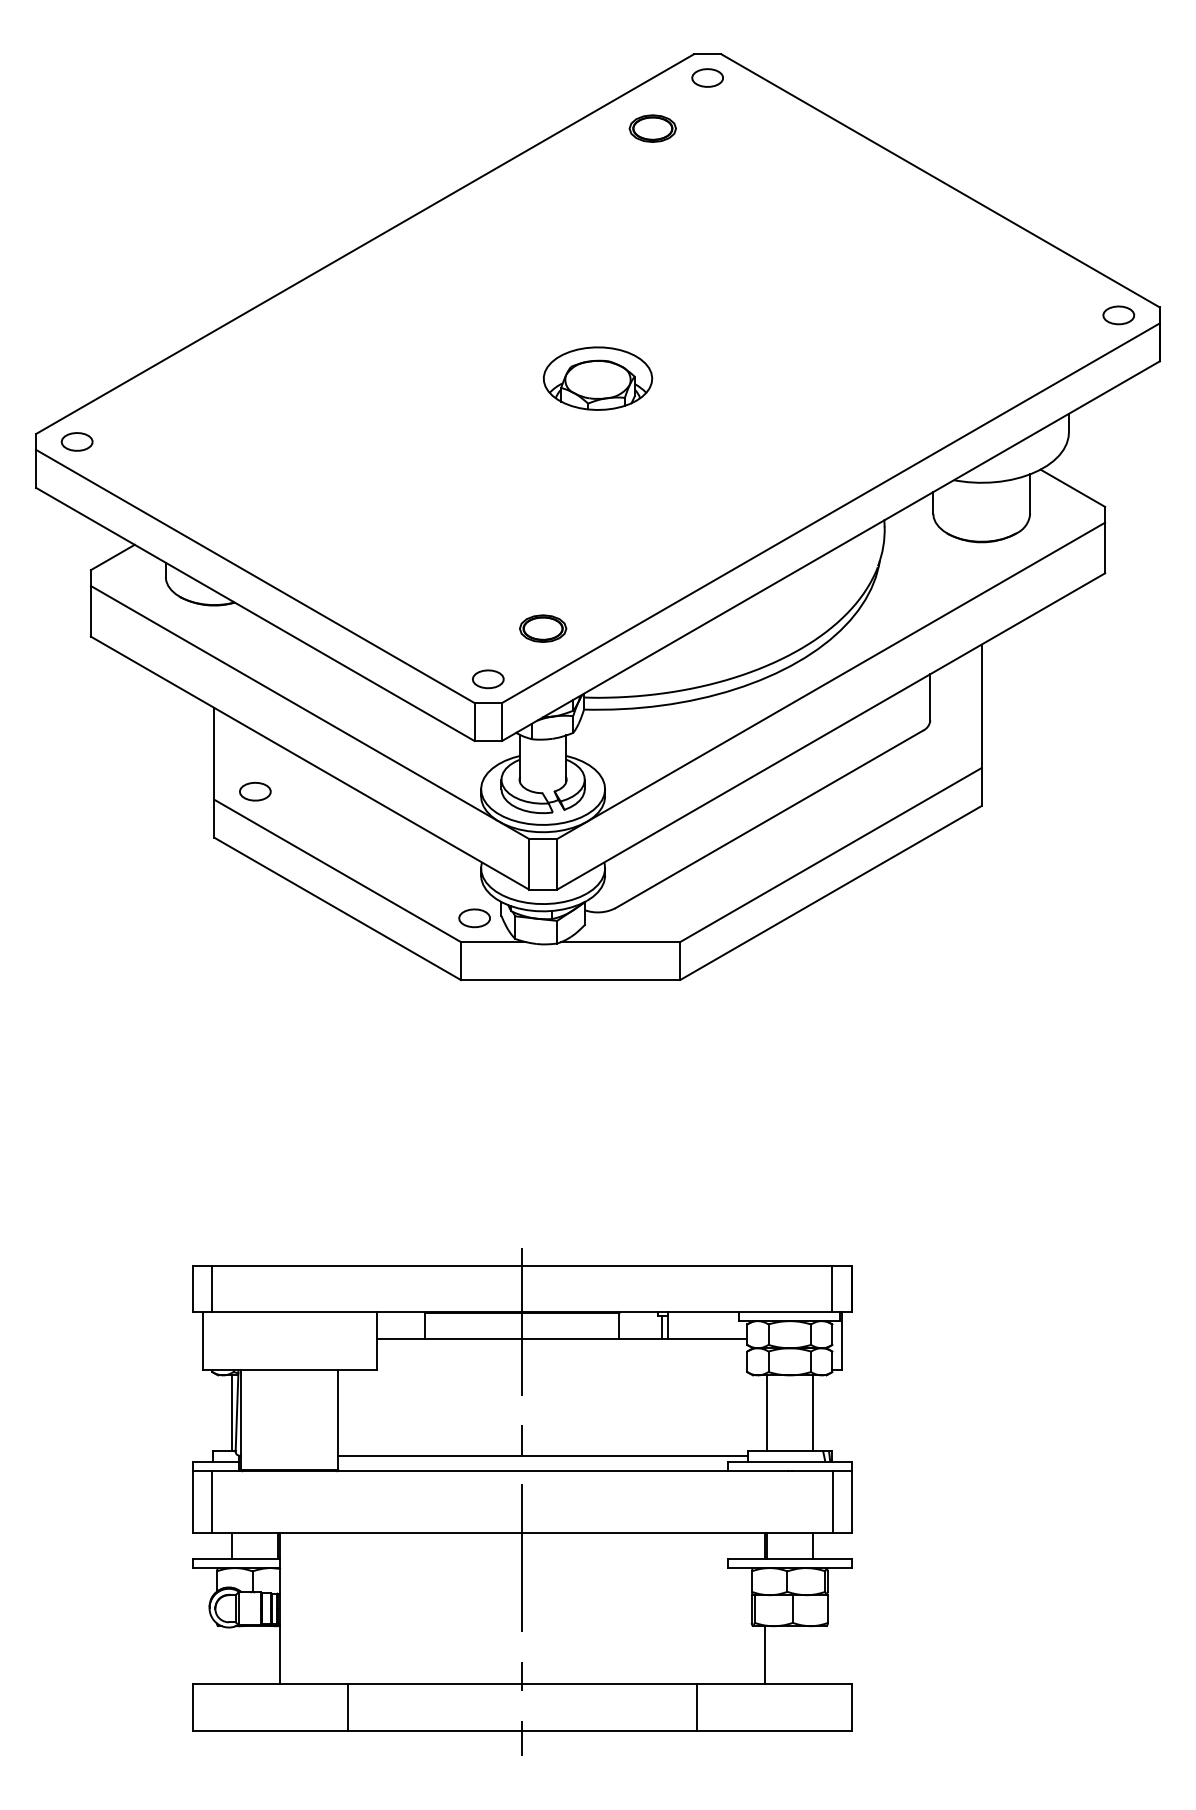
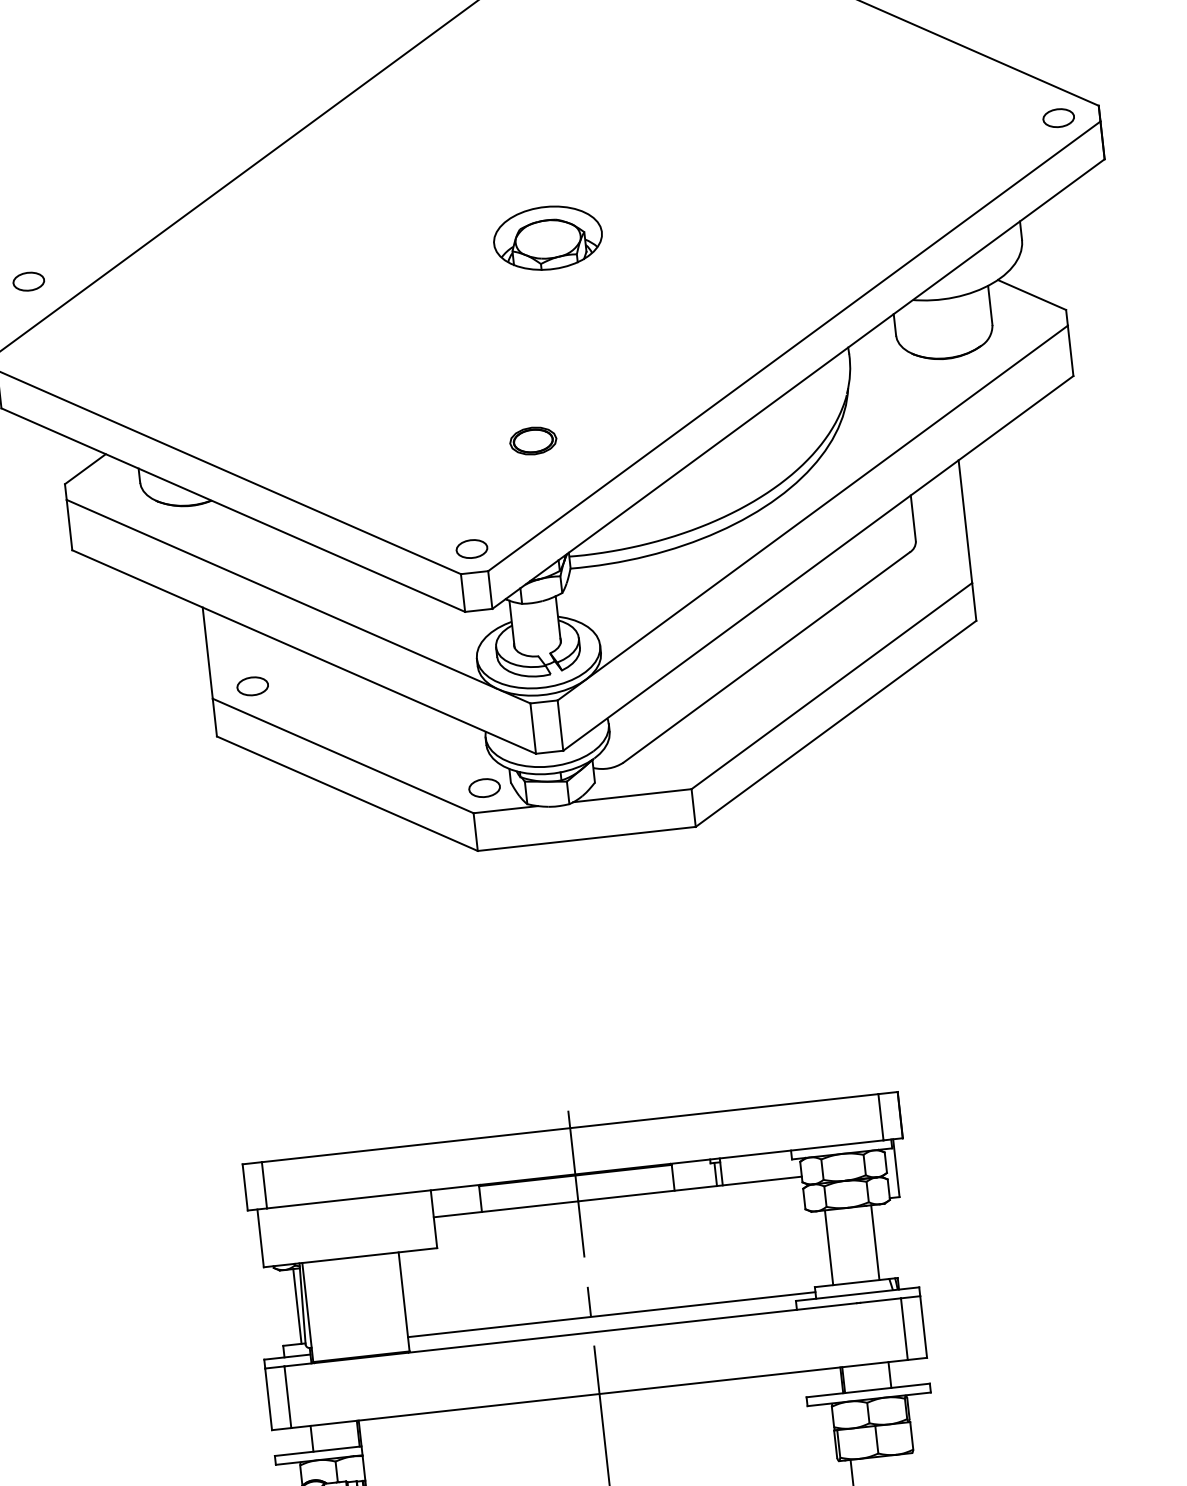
part: (76, 441) -> (28, 281), moved
part: (543, 628) -> (533, 440), moved

